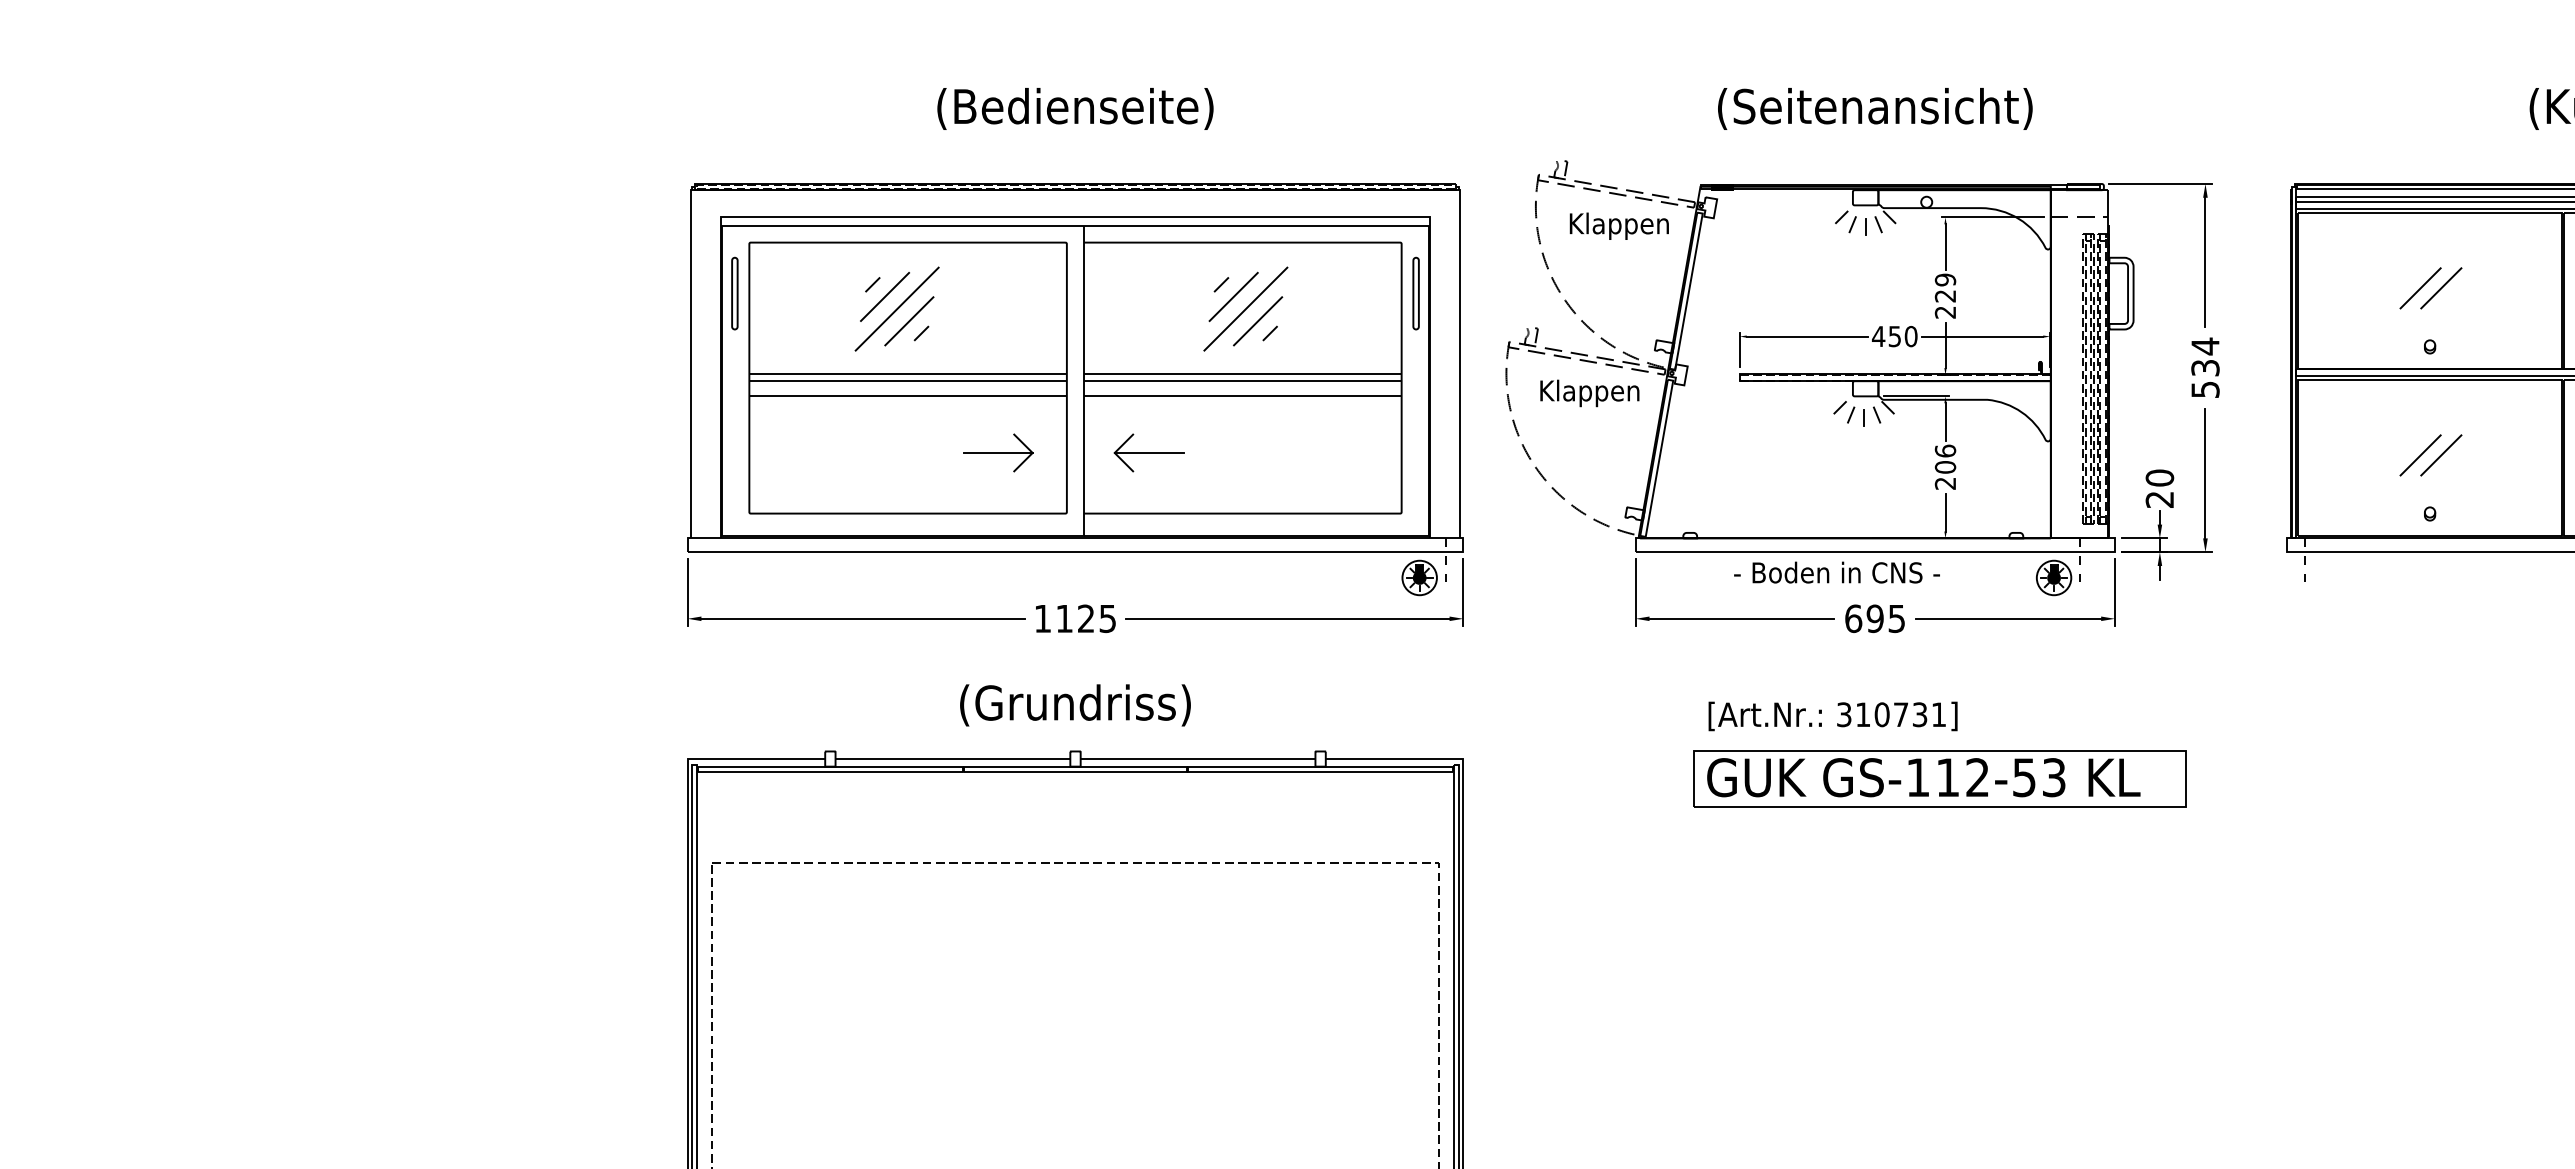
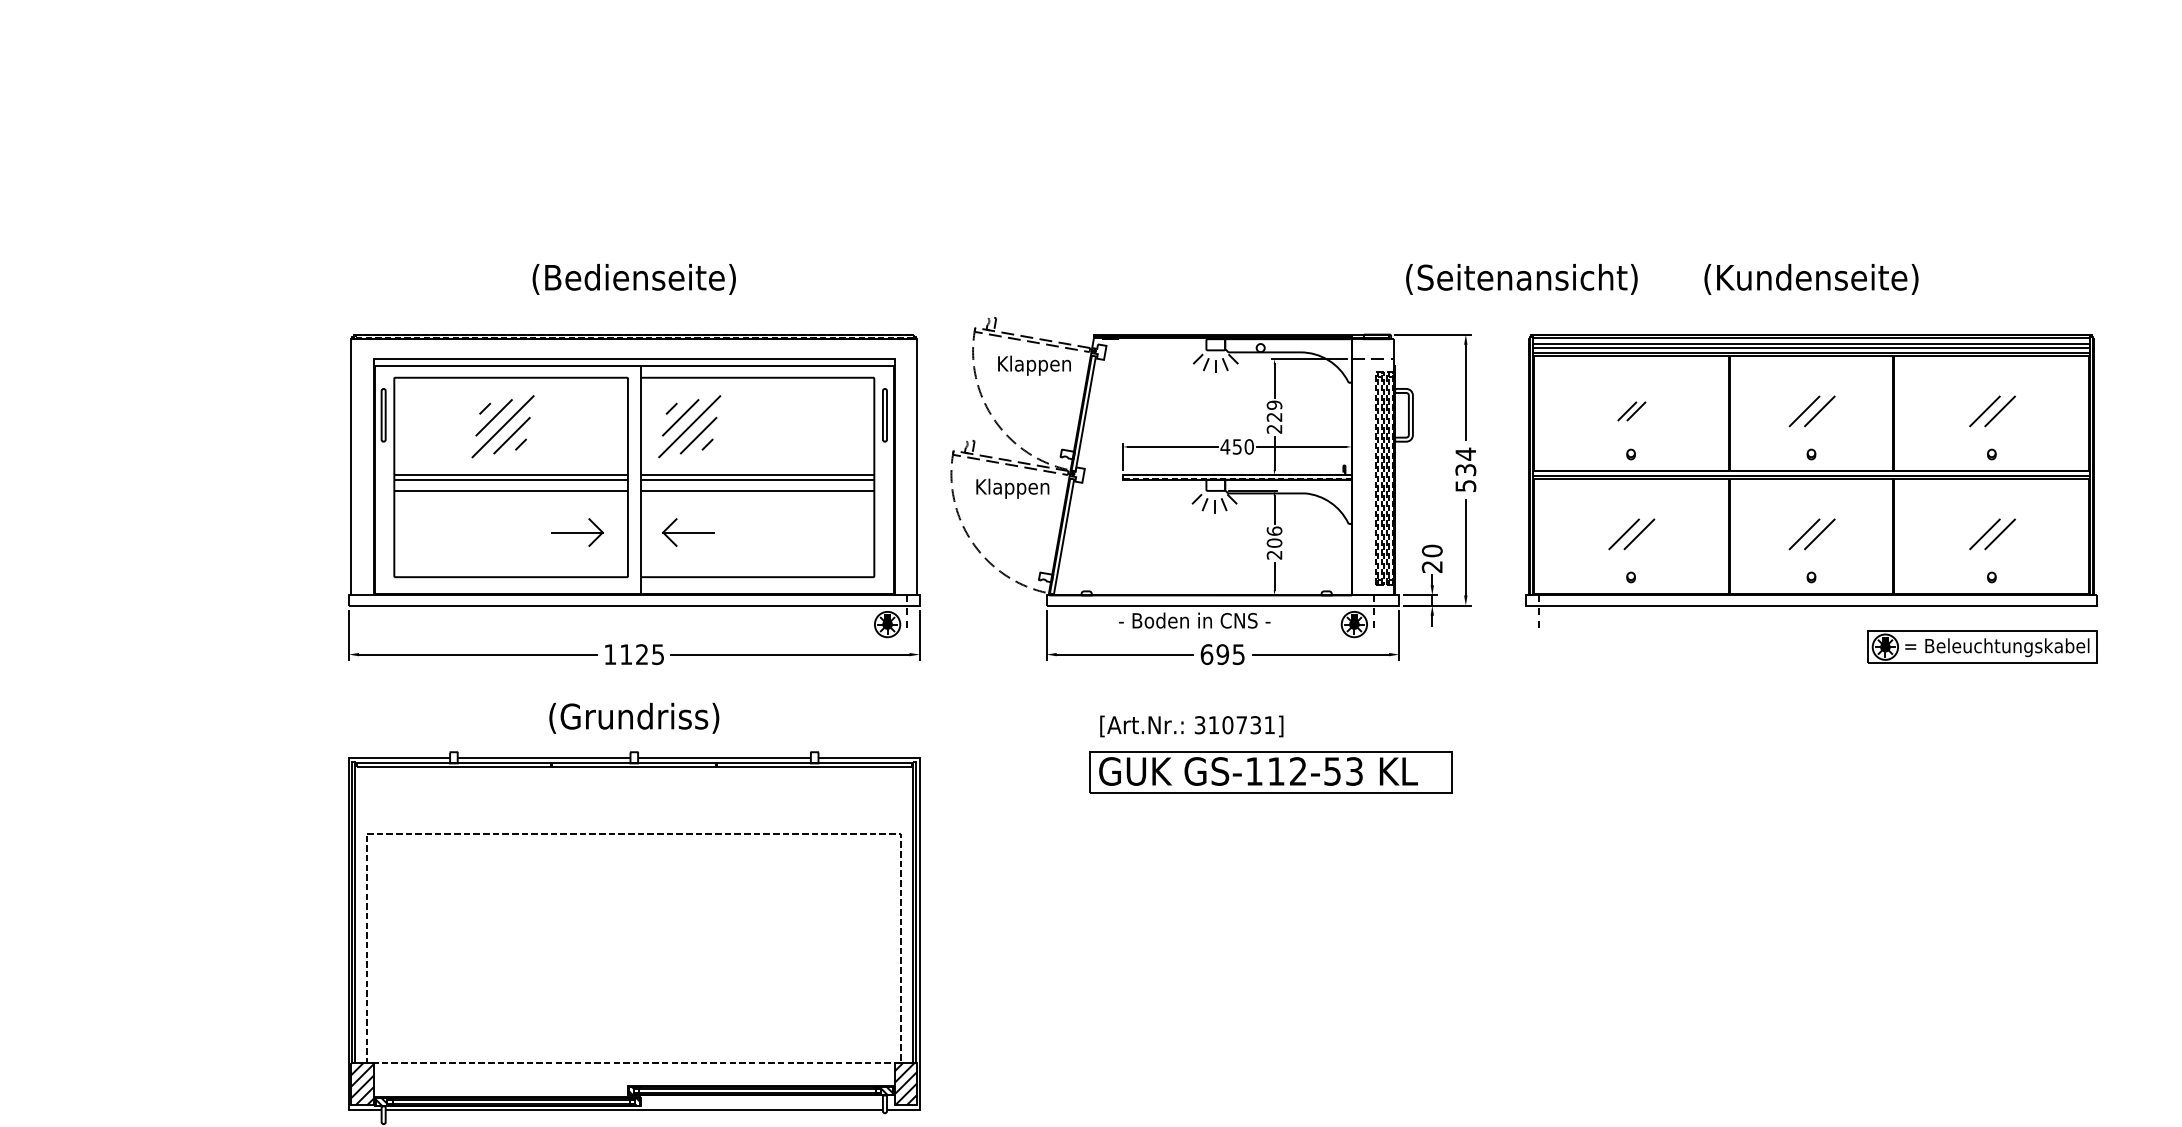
text: (1874, 109) -> (1521, 279), moved
part: (2430, 288) -> (1631, 411), size x0.6
part: (1245, 308) -> (689, 426), moved

